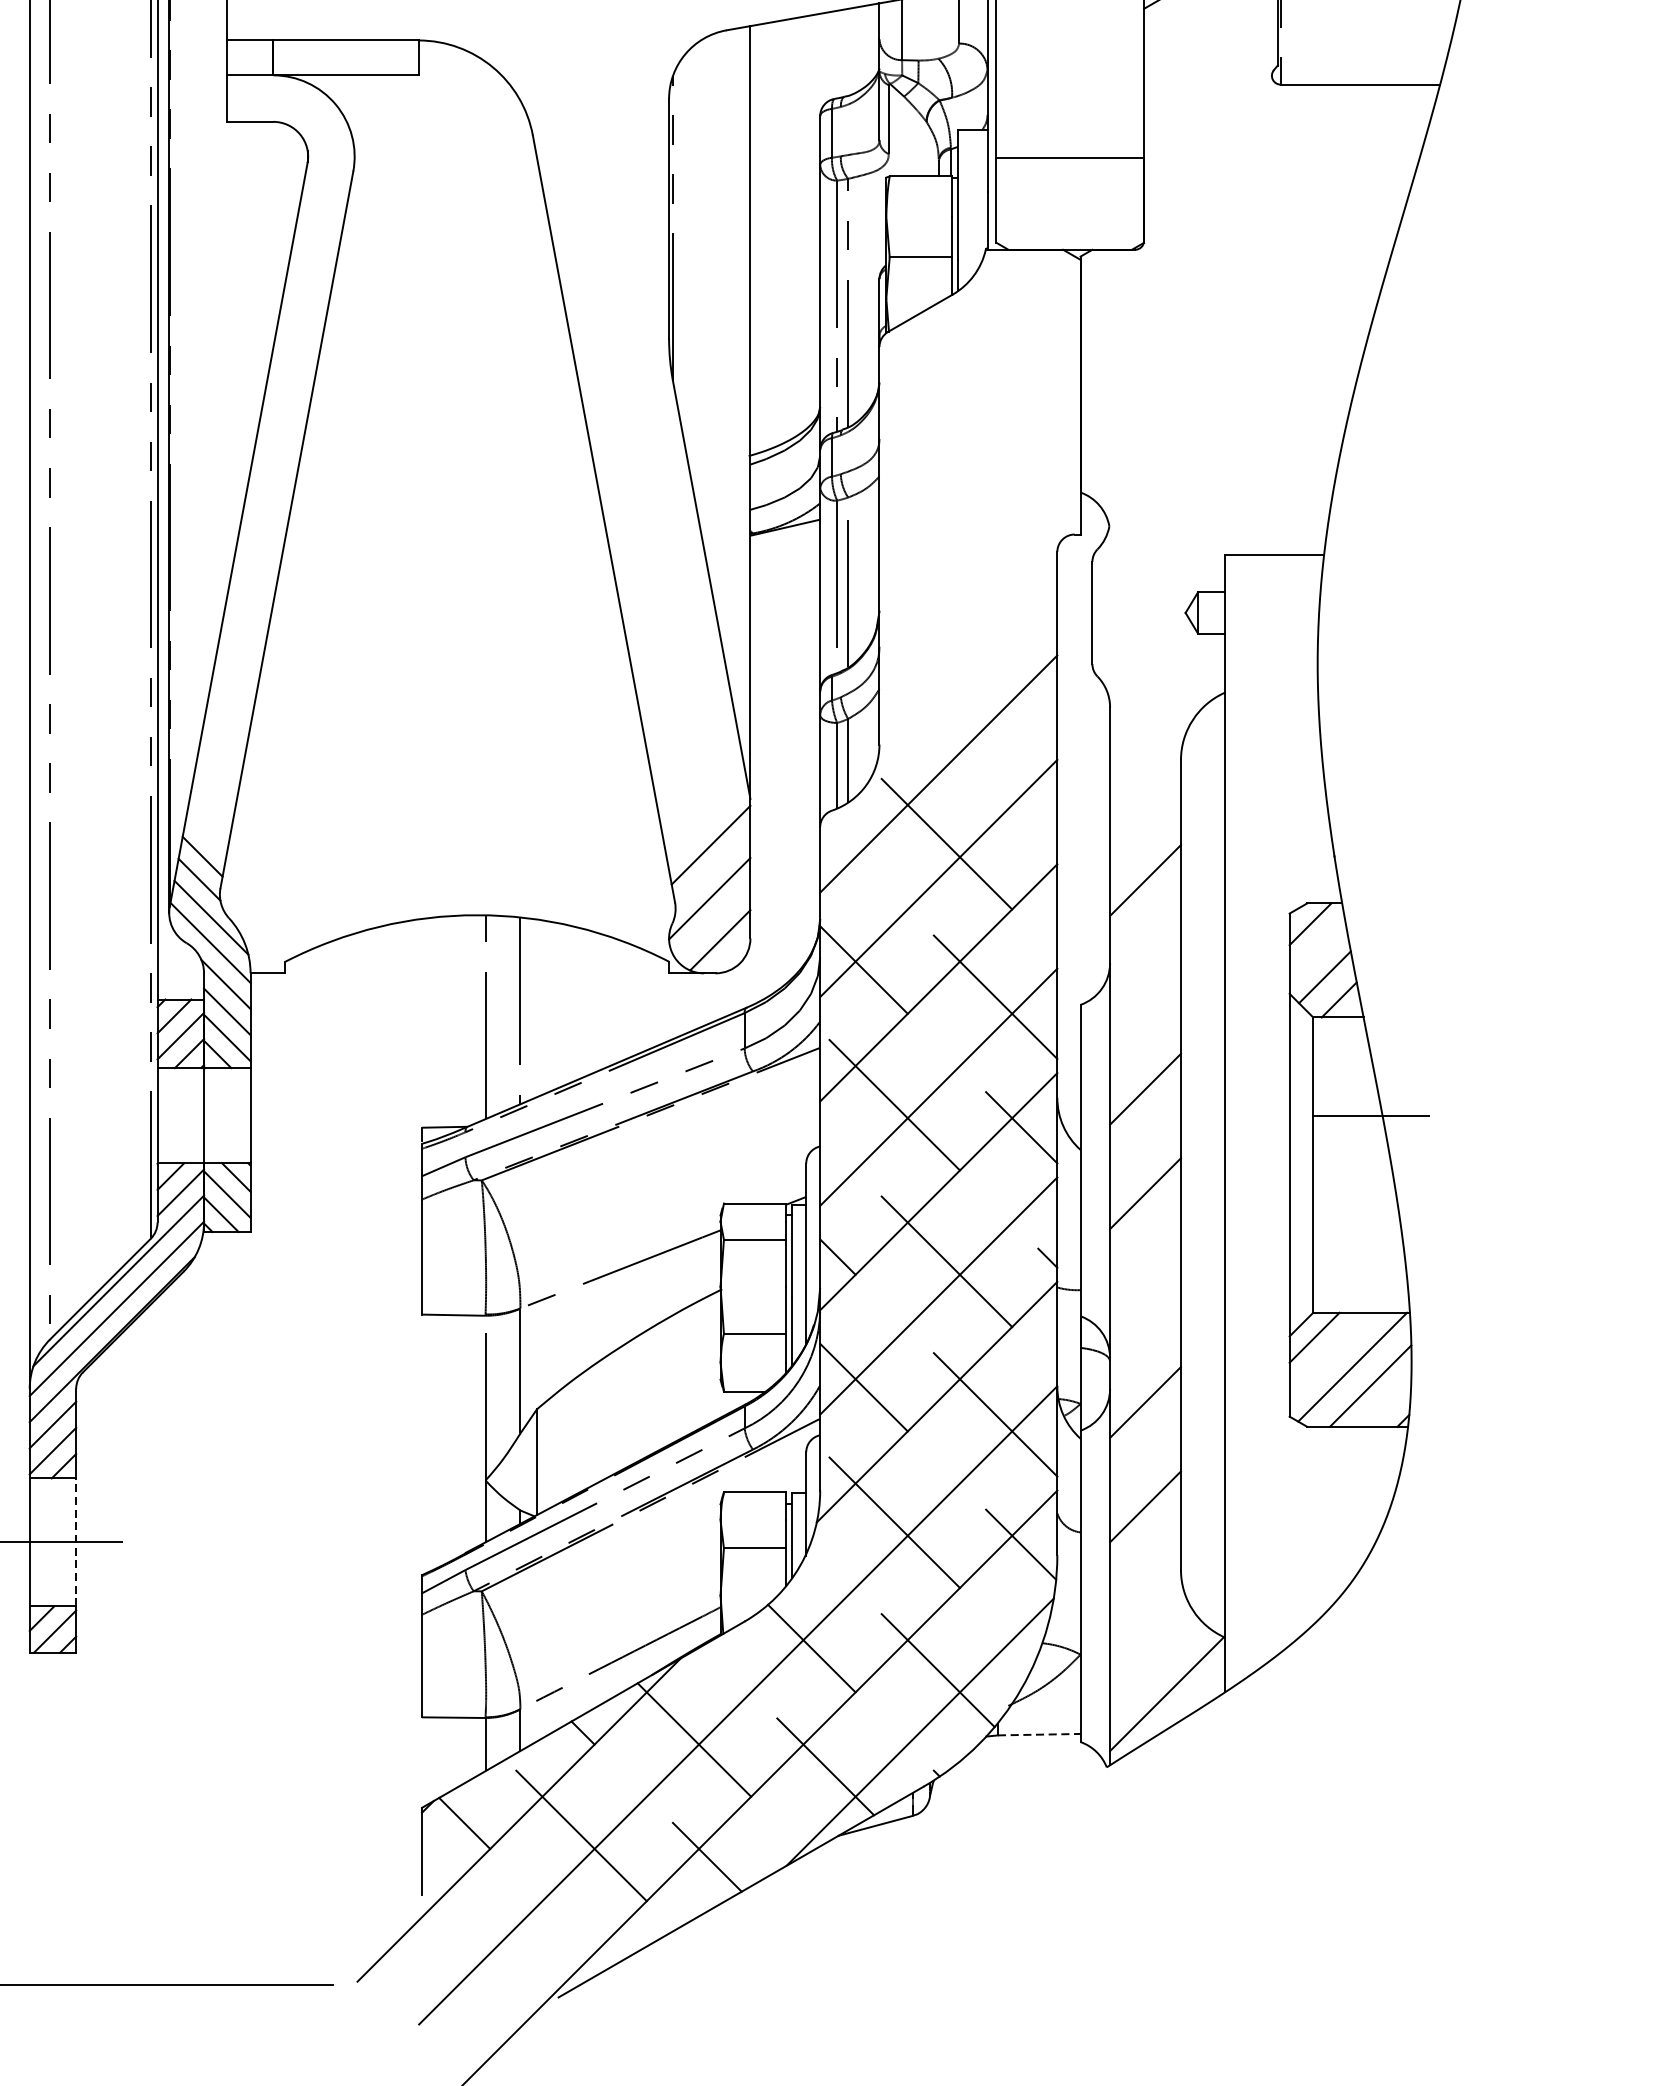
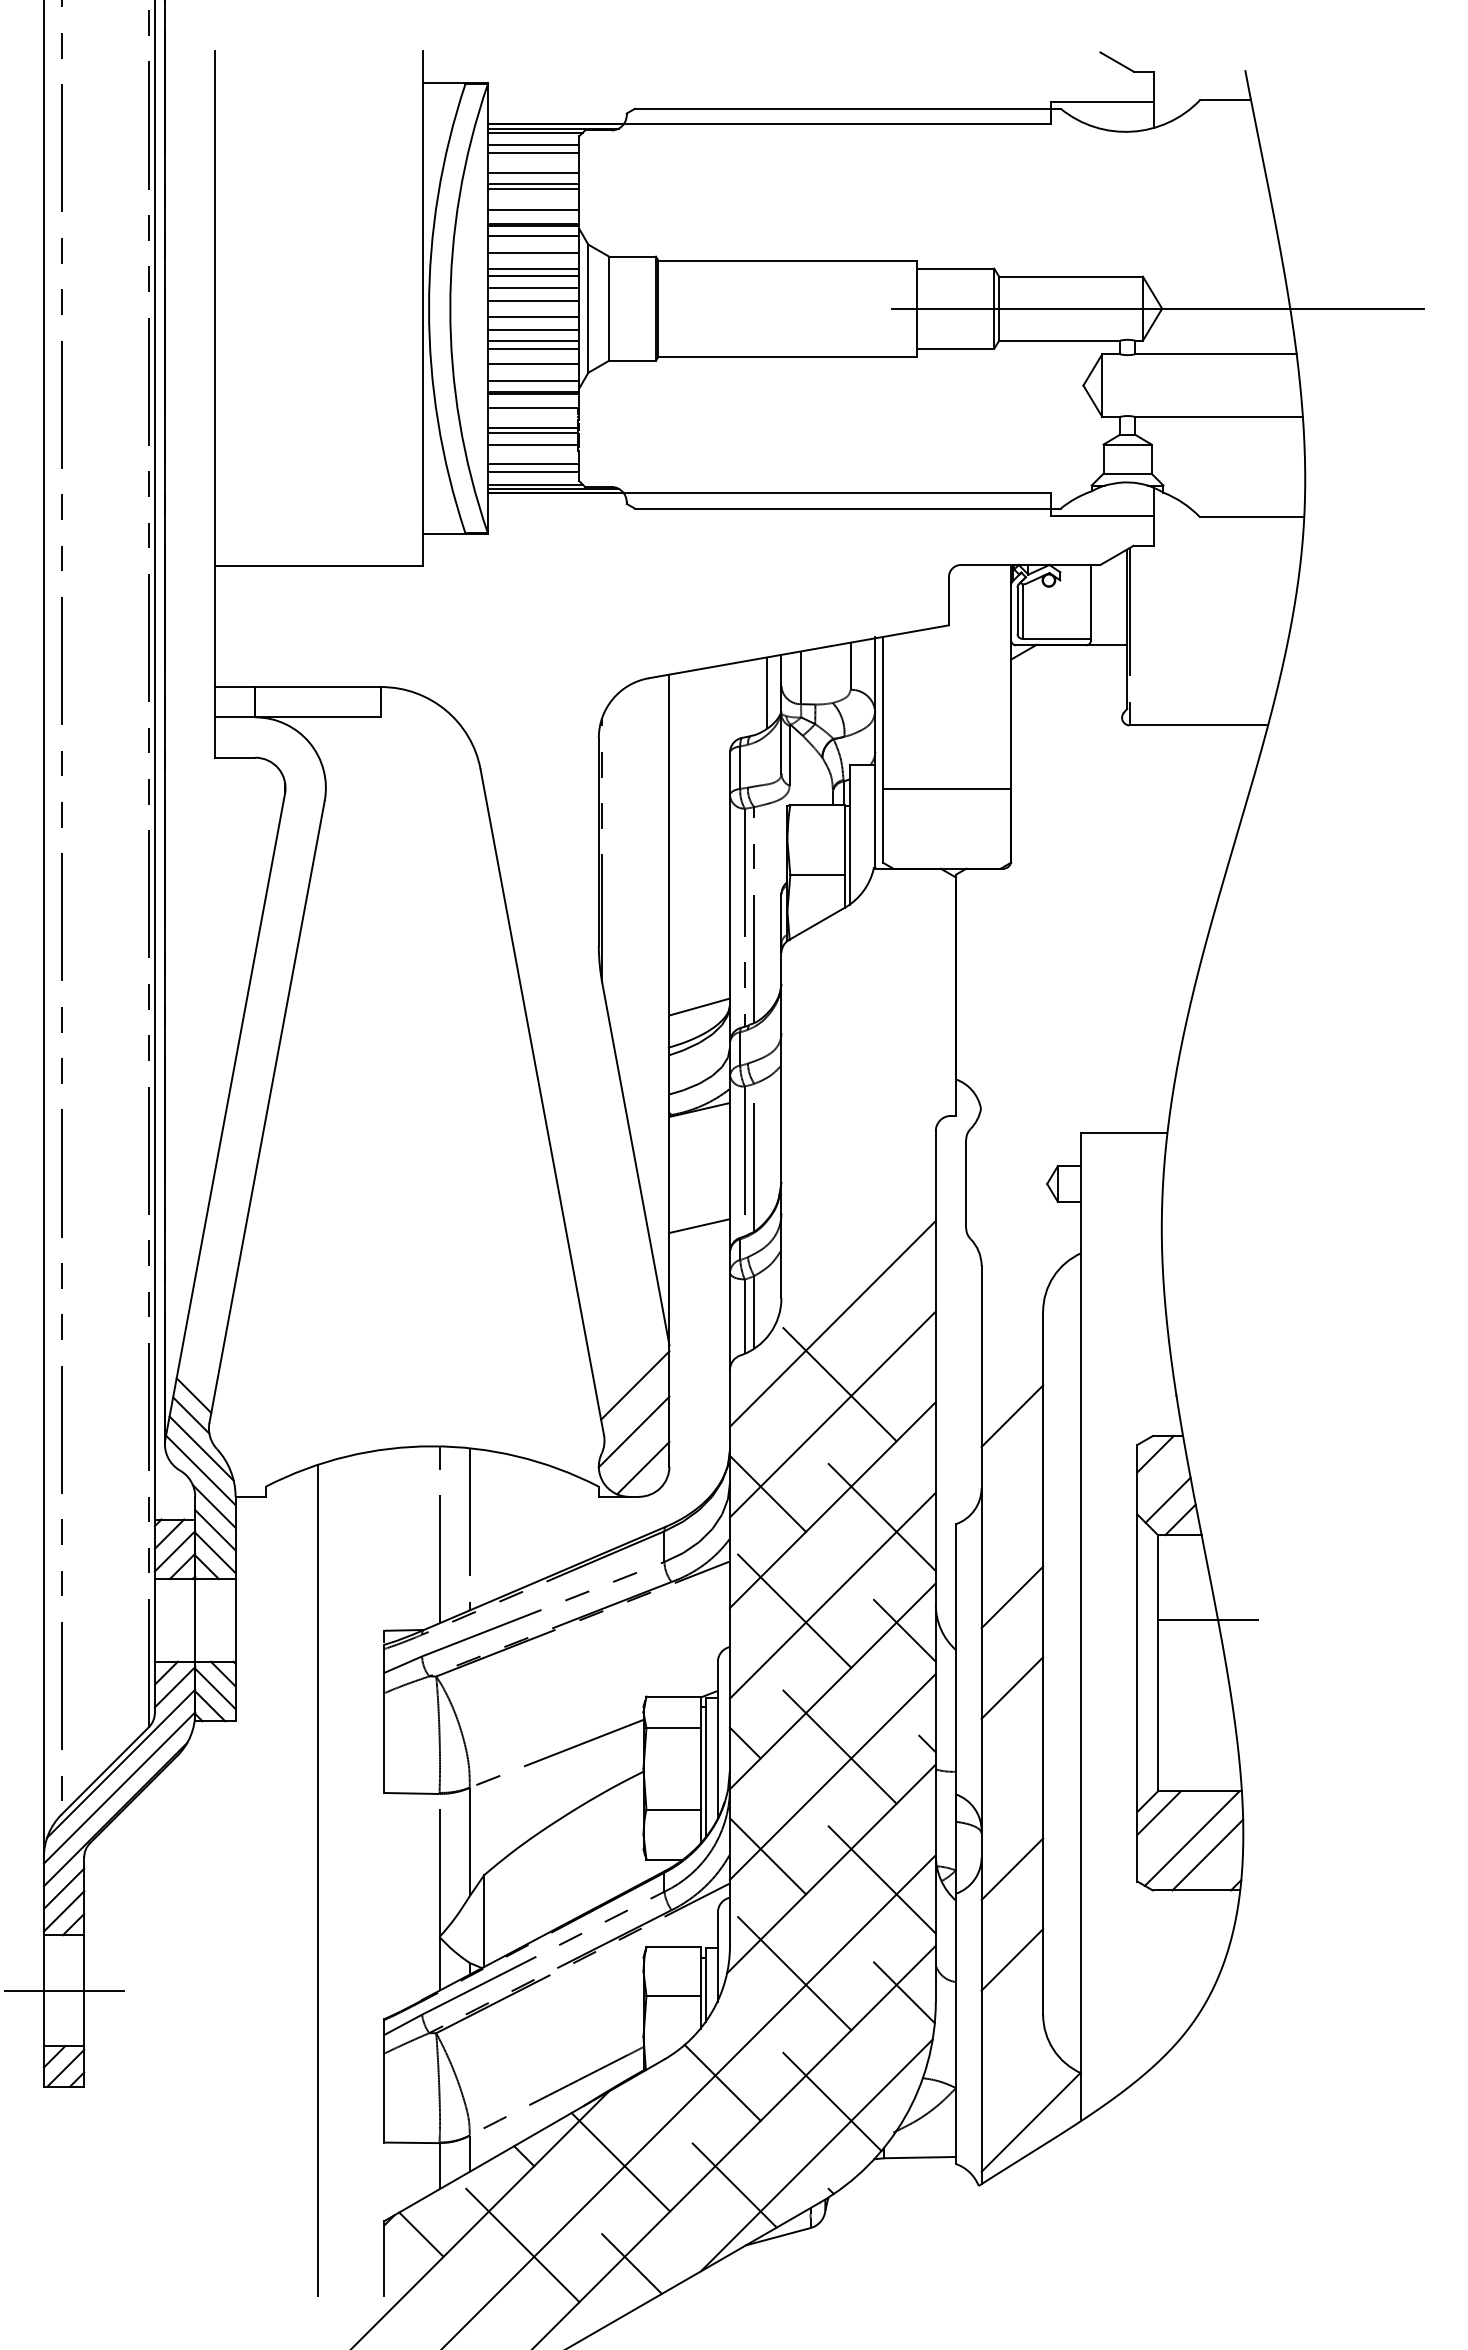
line: (863, 46) -> (767, 692), added
line: (785, 408) -> (699, 1006), added
line: (785, 661) -> (699, 1226), added
line: (344, 1415) -> (317, 1880), added
line: (76, 1542) -> (84, 1990), dashed -> solid
line: (1039, 1734) -> (920, 2157), dashed -> solid

